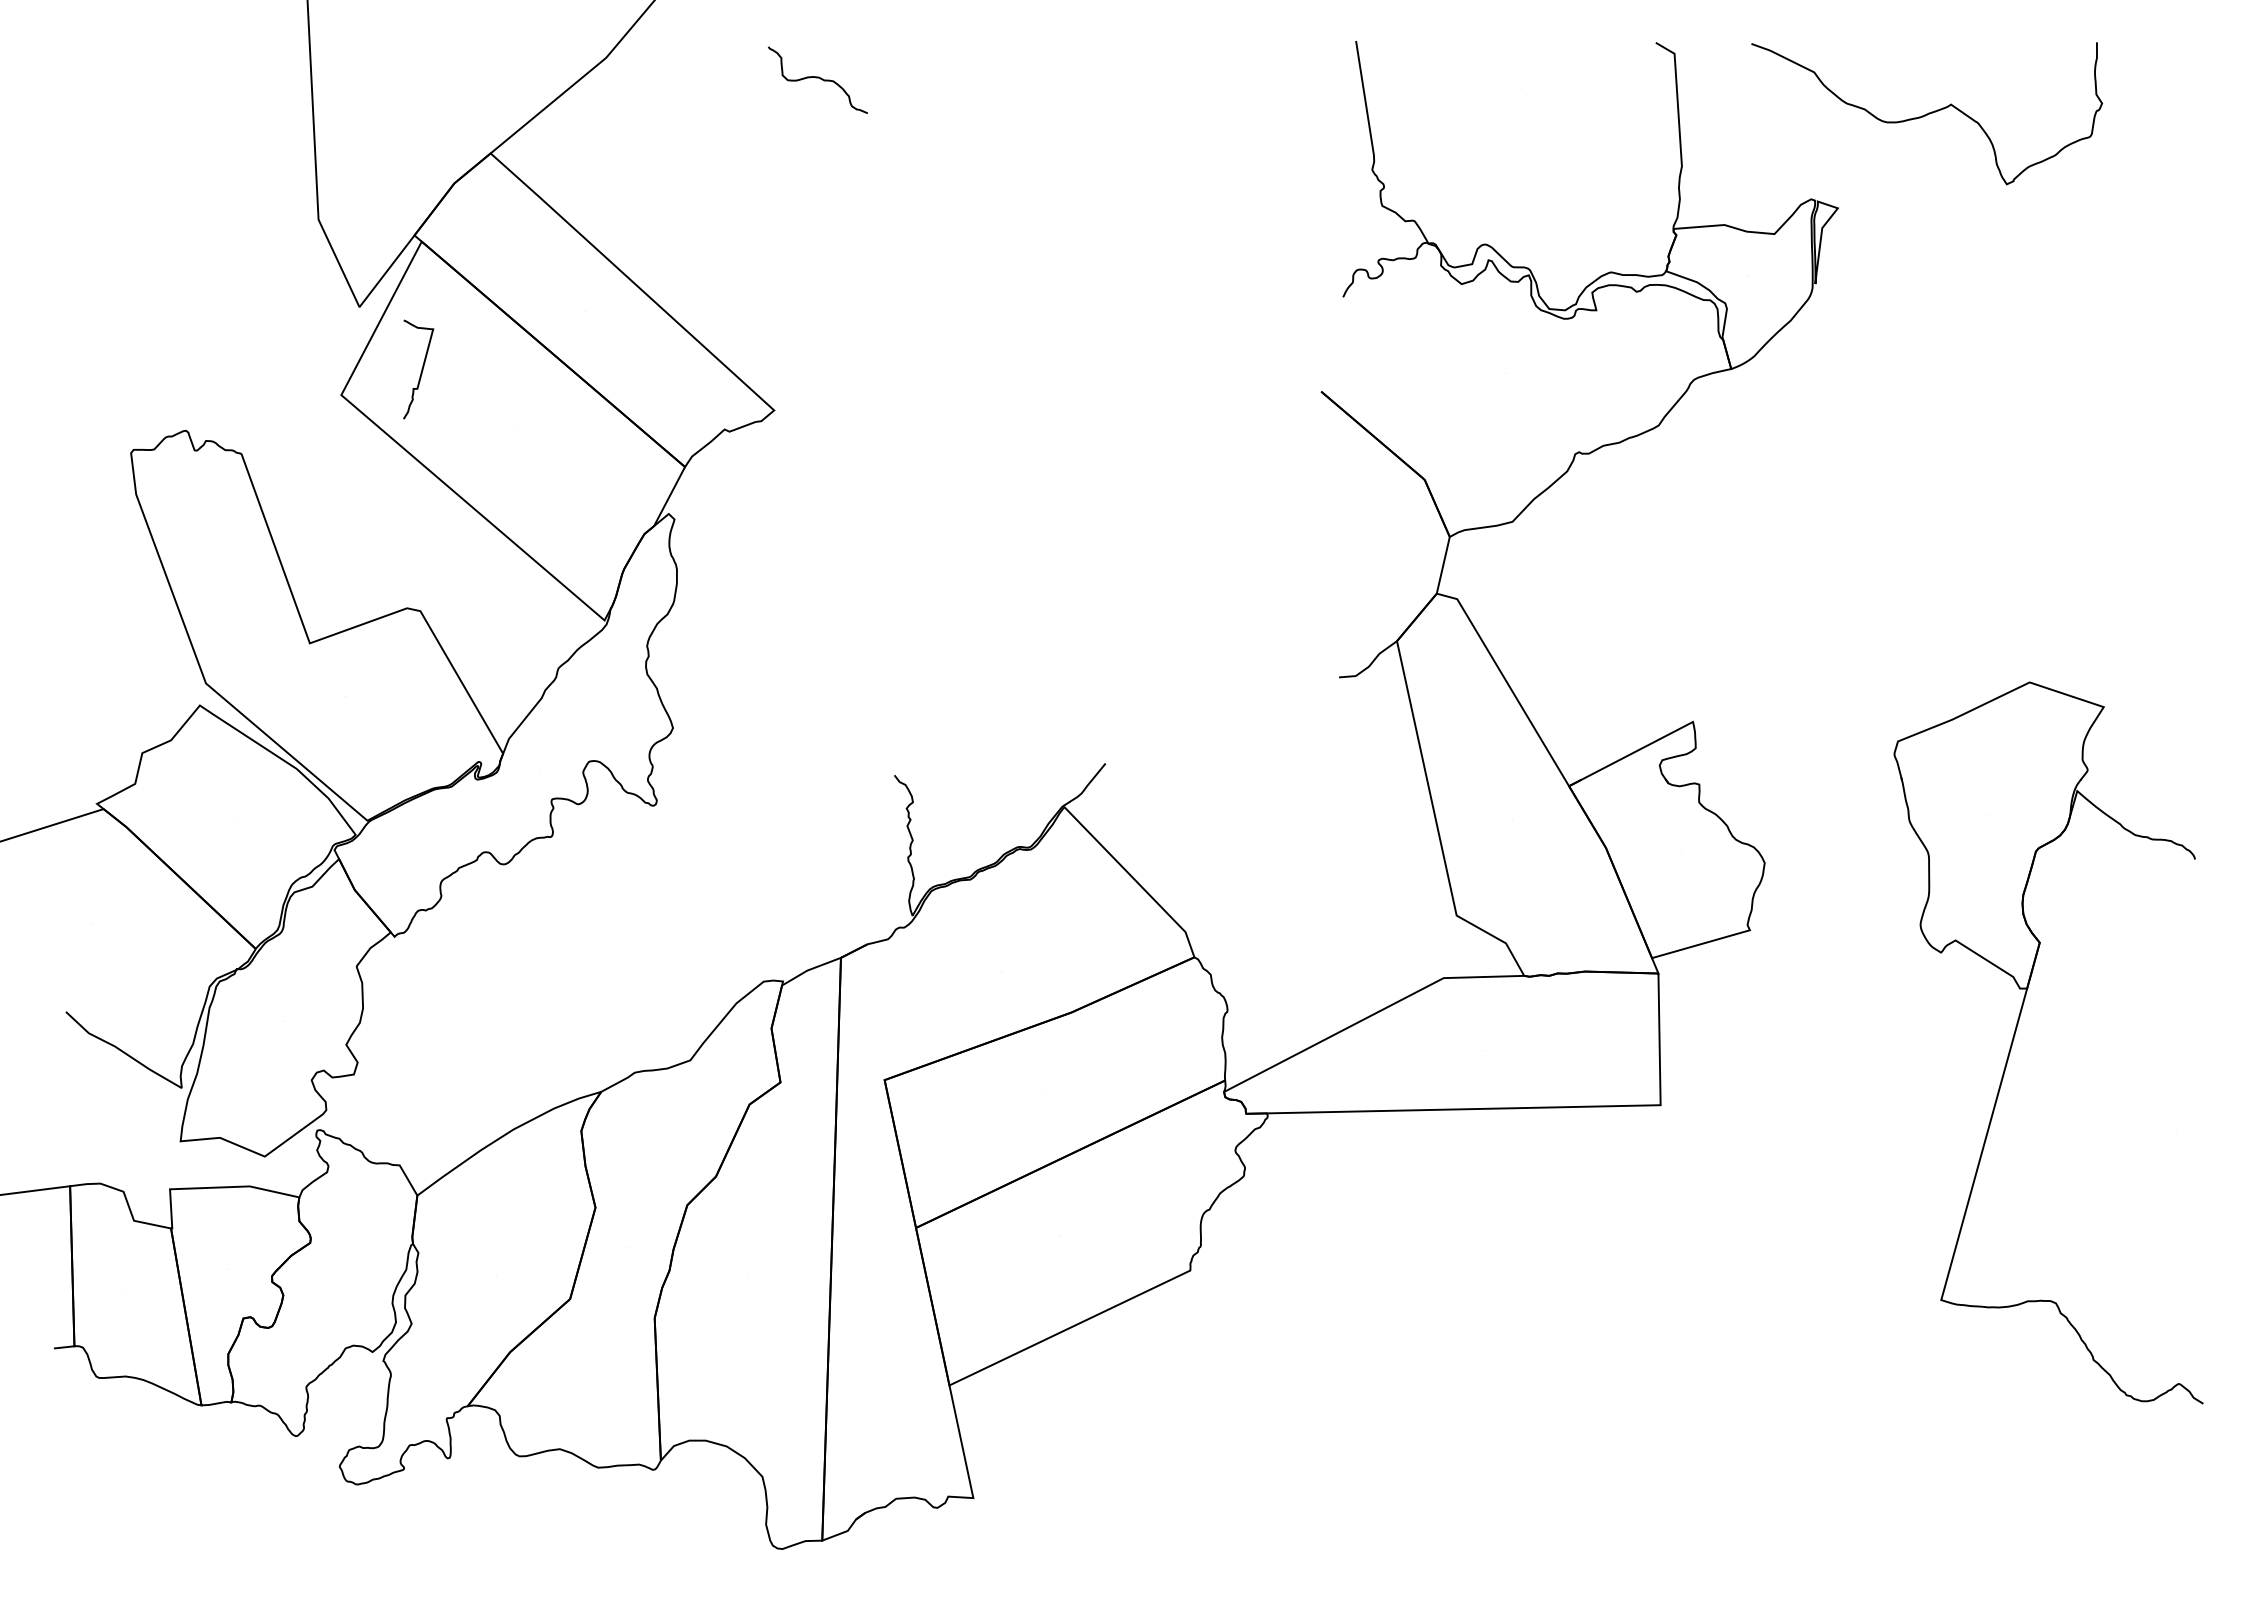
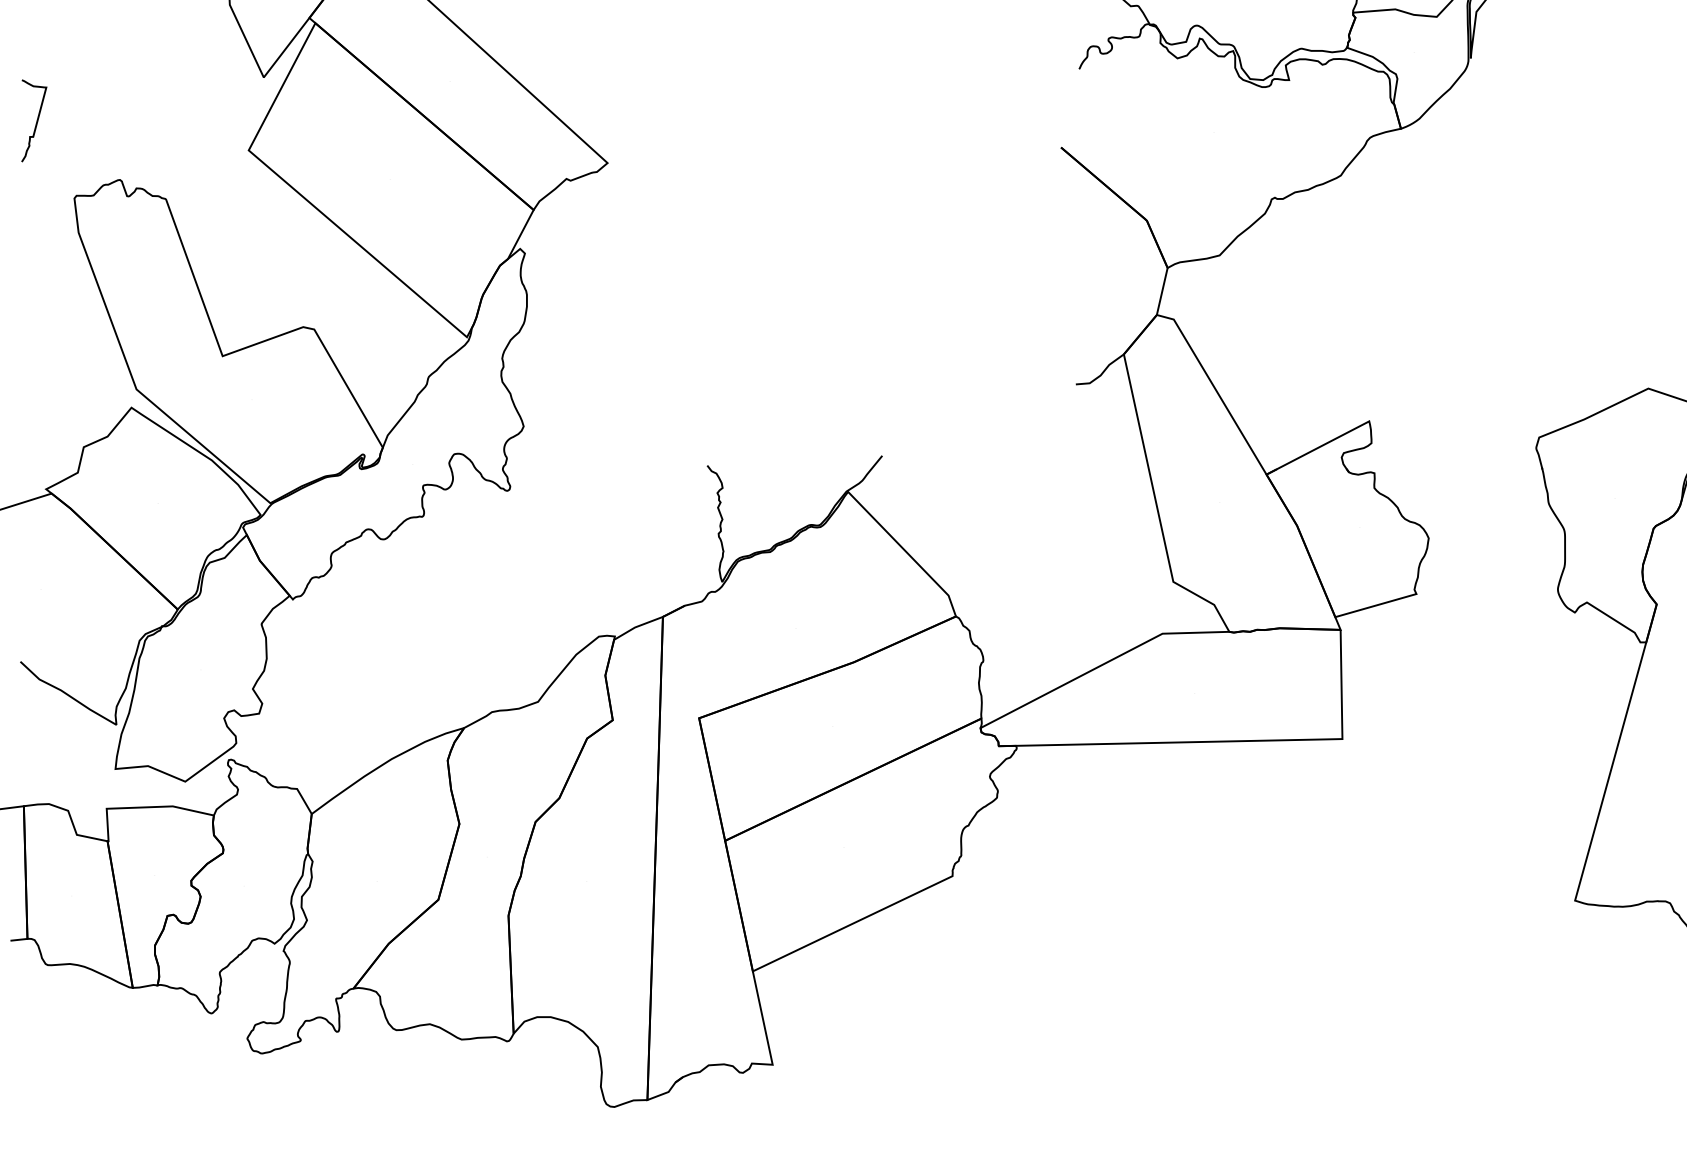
curve: (421, 369) -> (36, 120), moved

